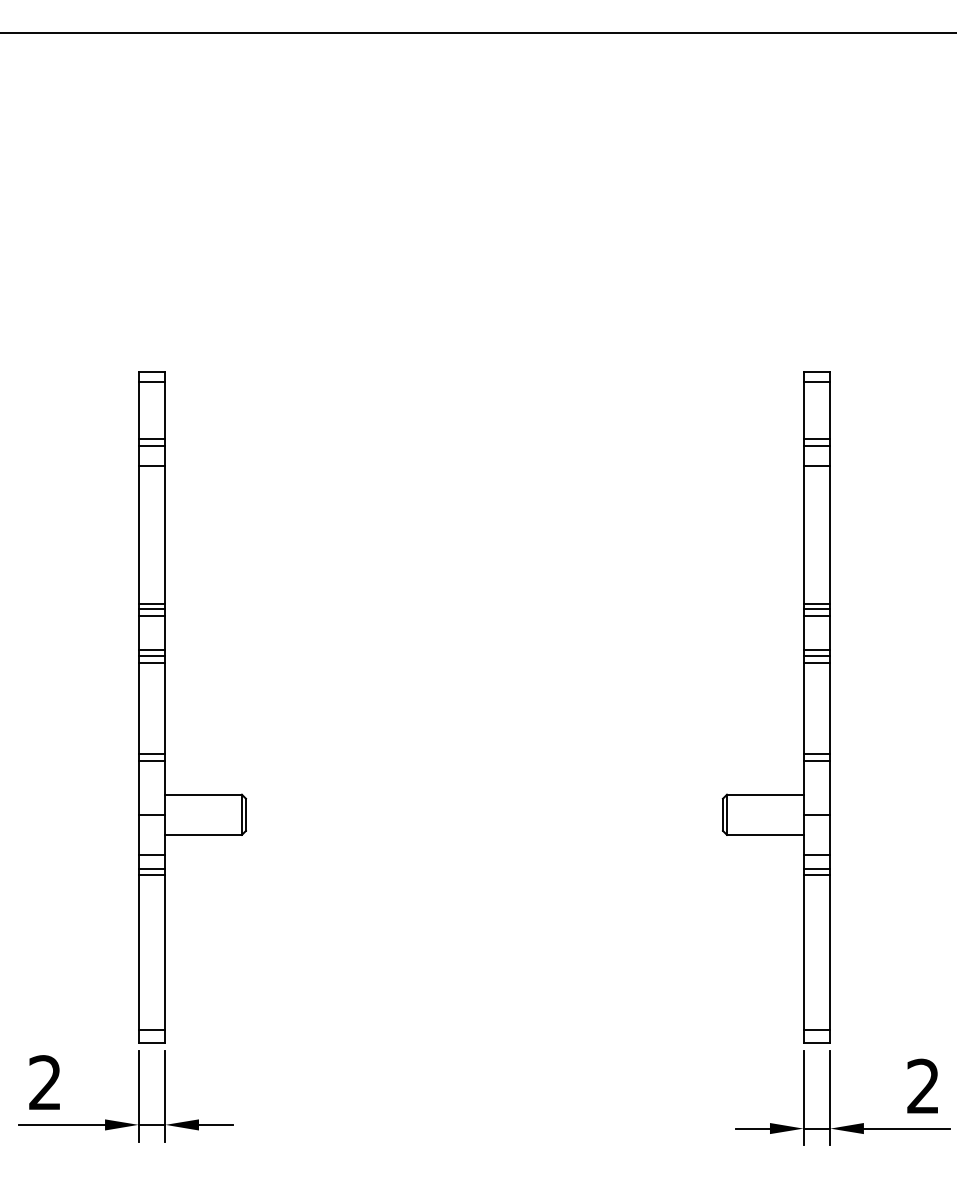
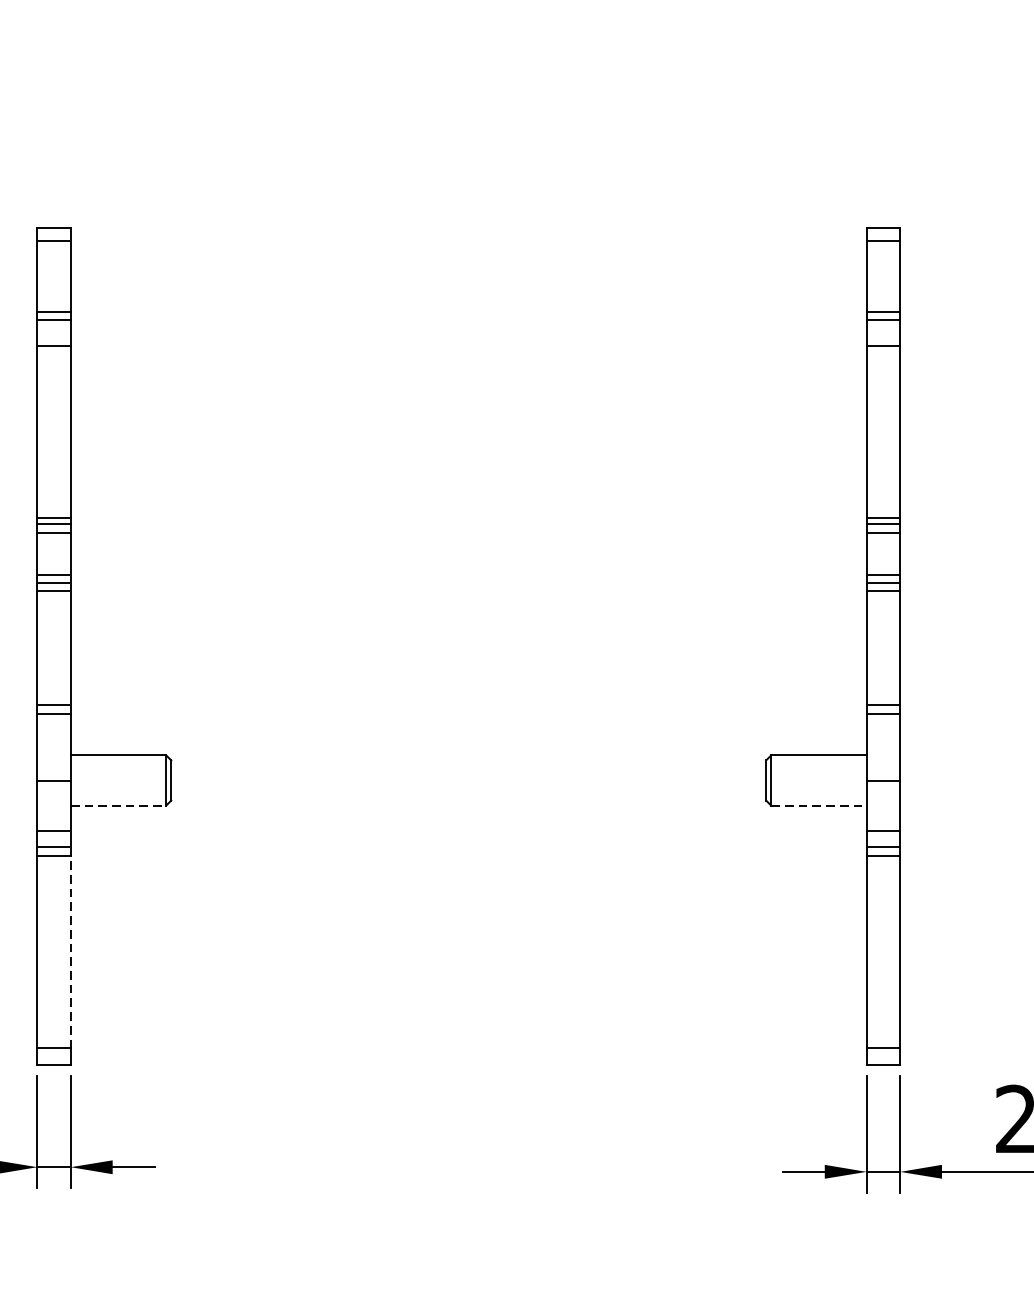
line: (204, 834) -> (119, 805), solid -> dashed
line: (765, 834) -> (819, 805), solid -> dashed
line: (165, 951) -> (70, 950), solid -> dashed

